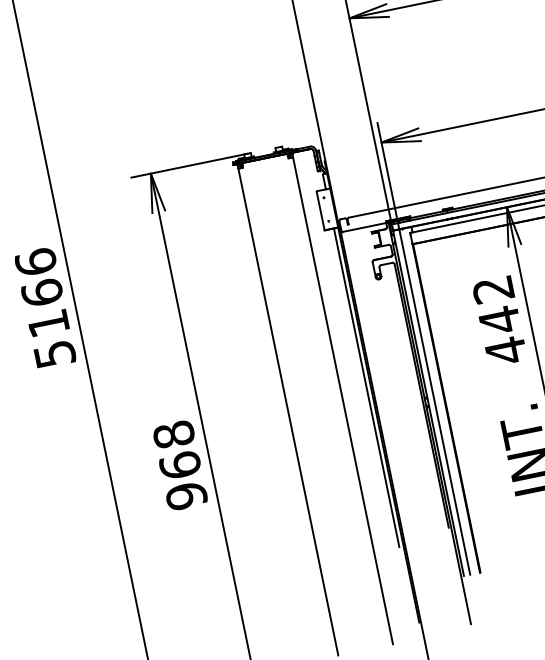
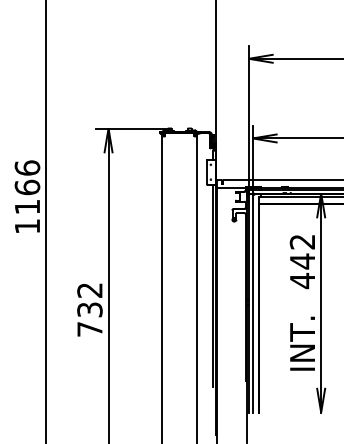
text: (54, 354) -> (27, 226), 5166 -> 1166
text: (179, 464) -> (89, 309), 968 -> 732

